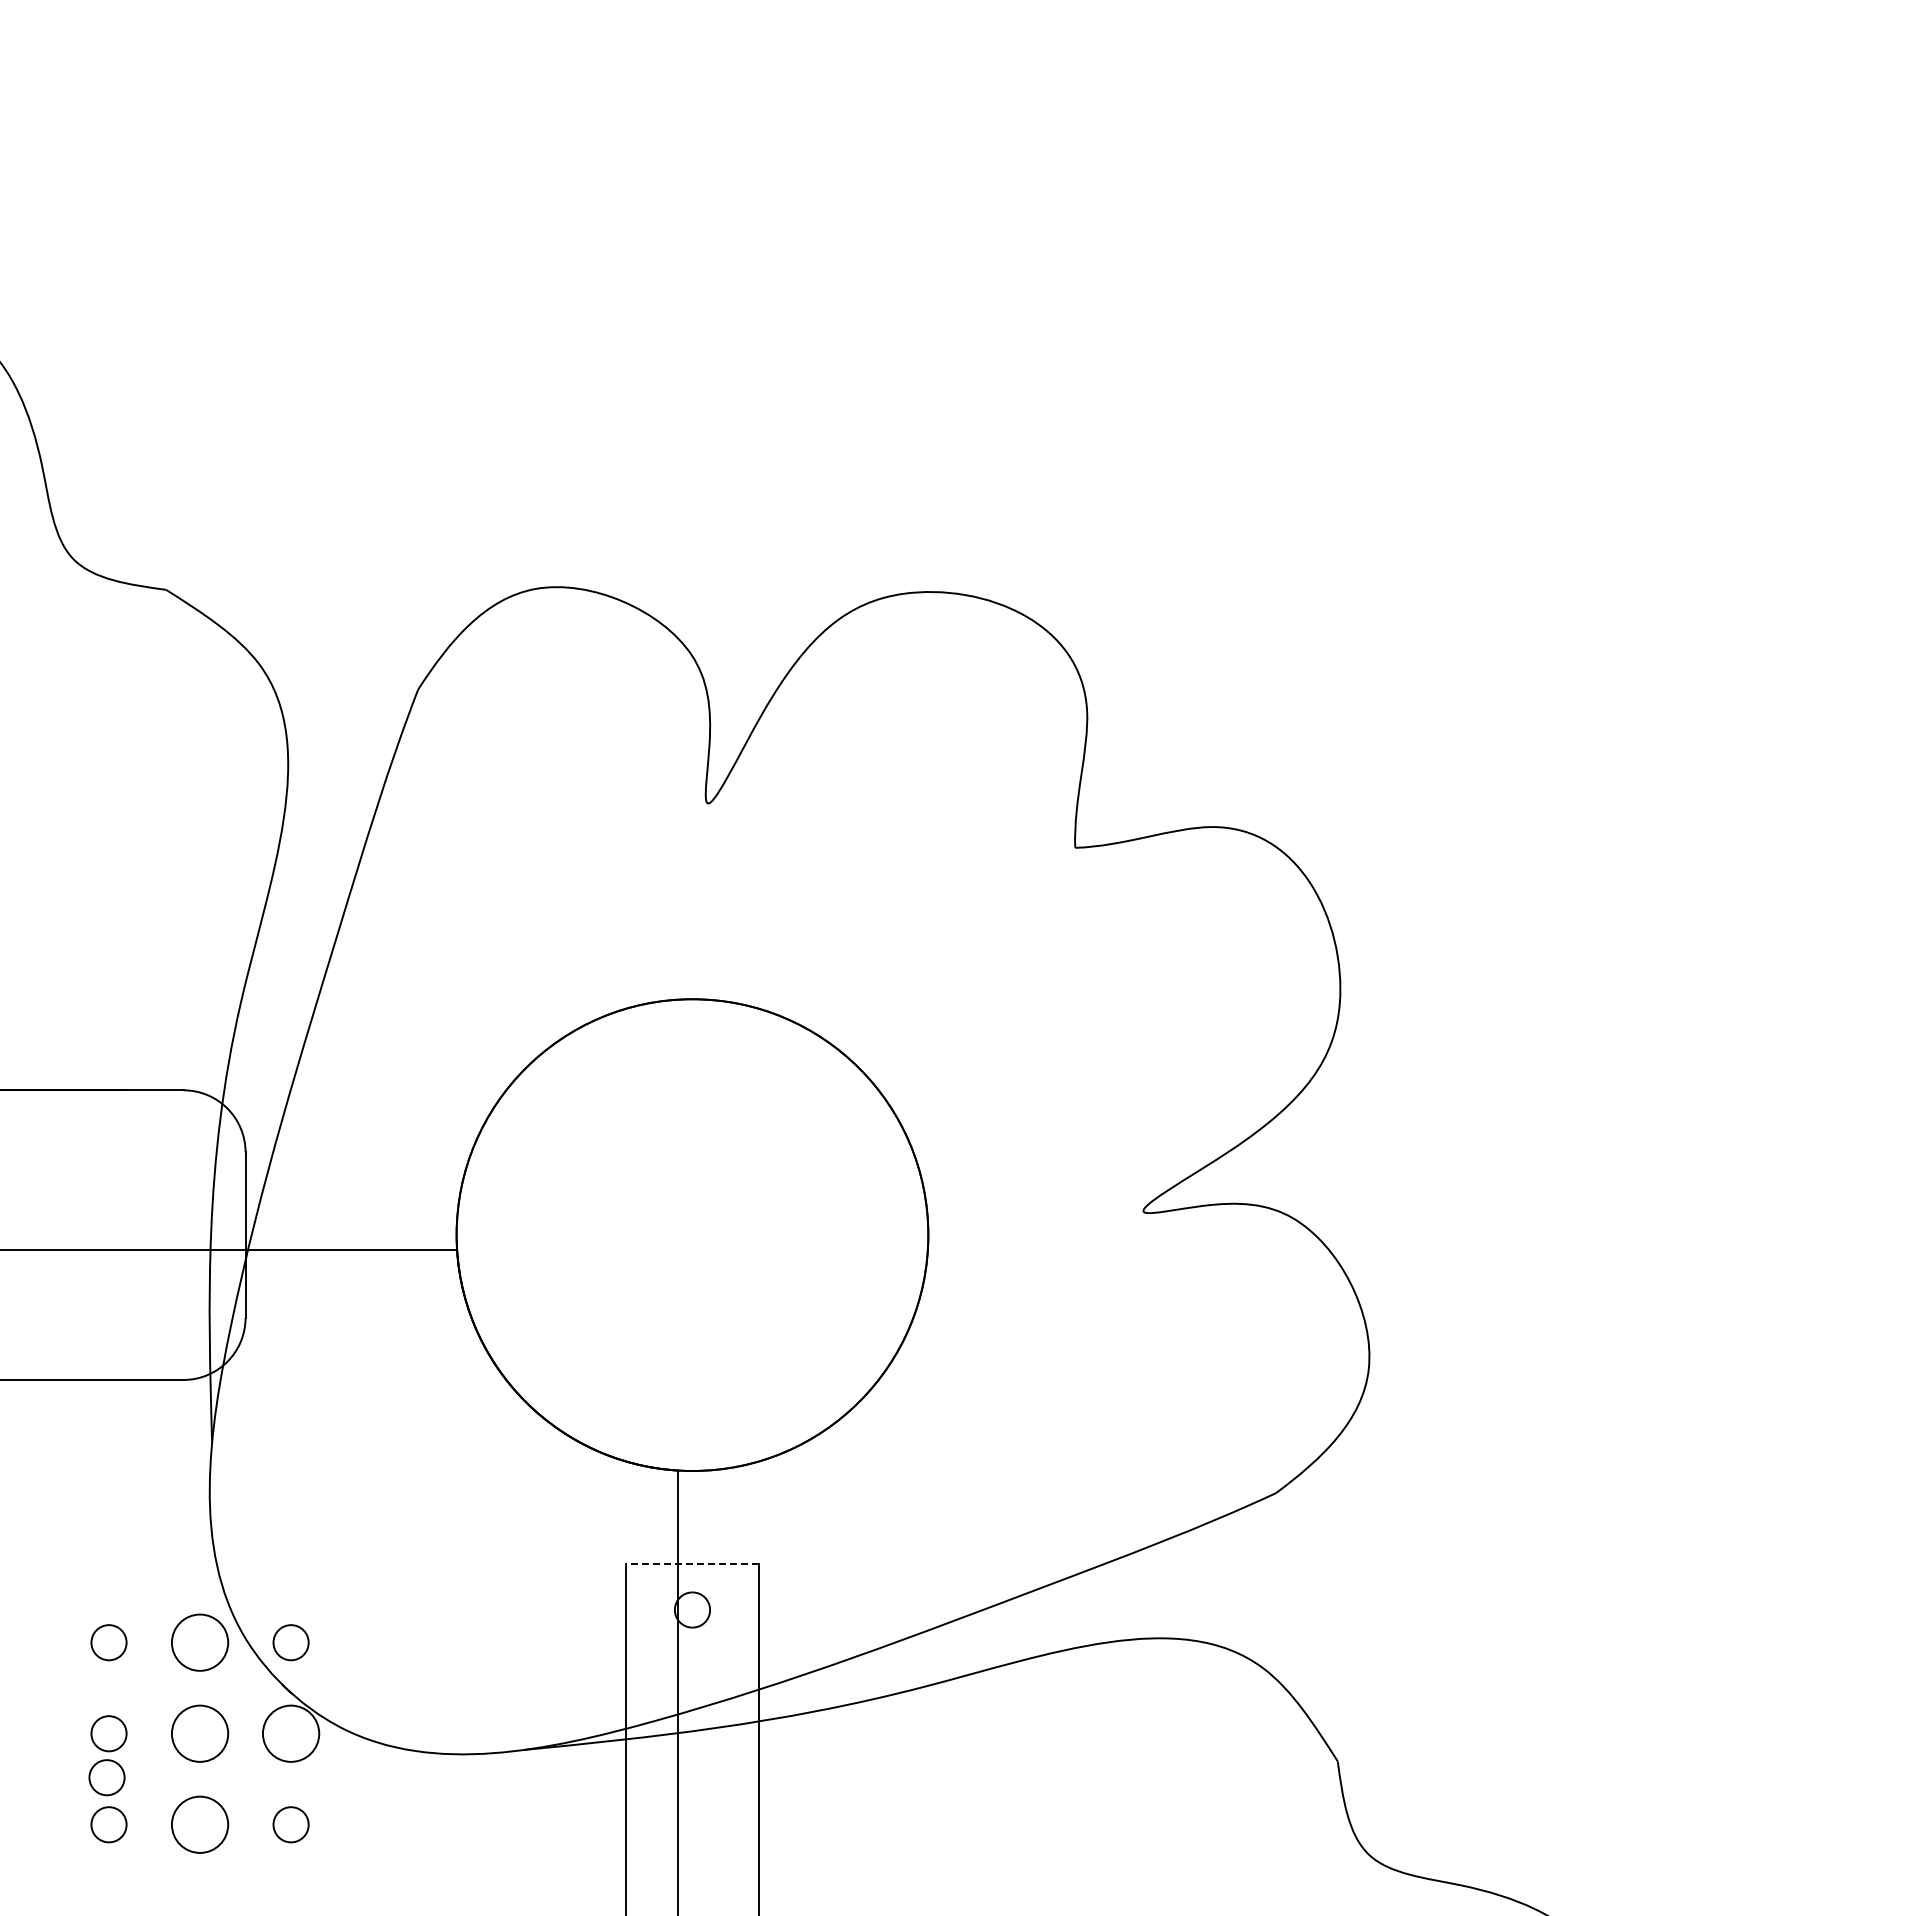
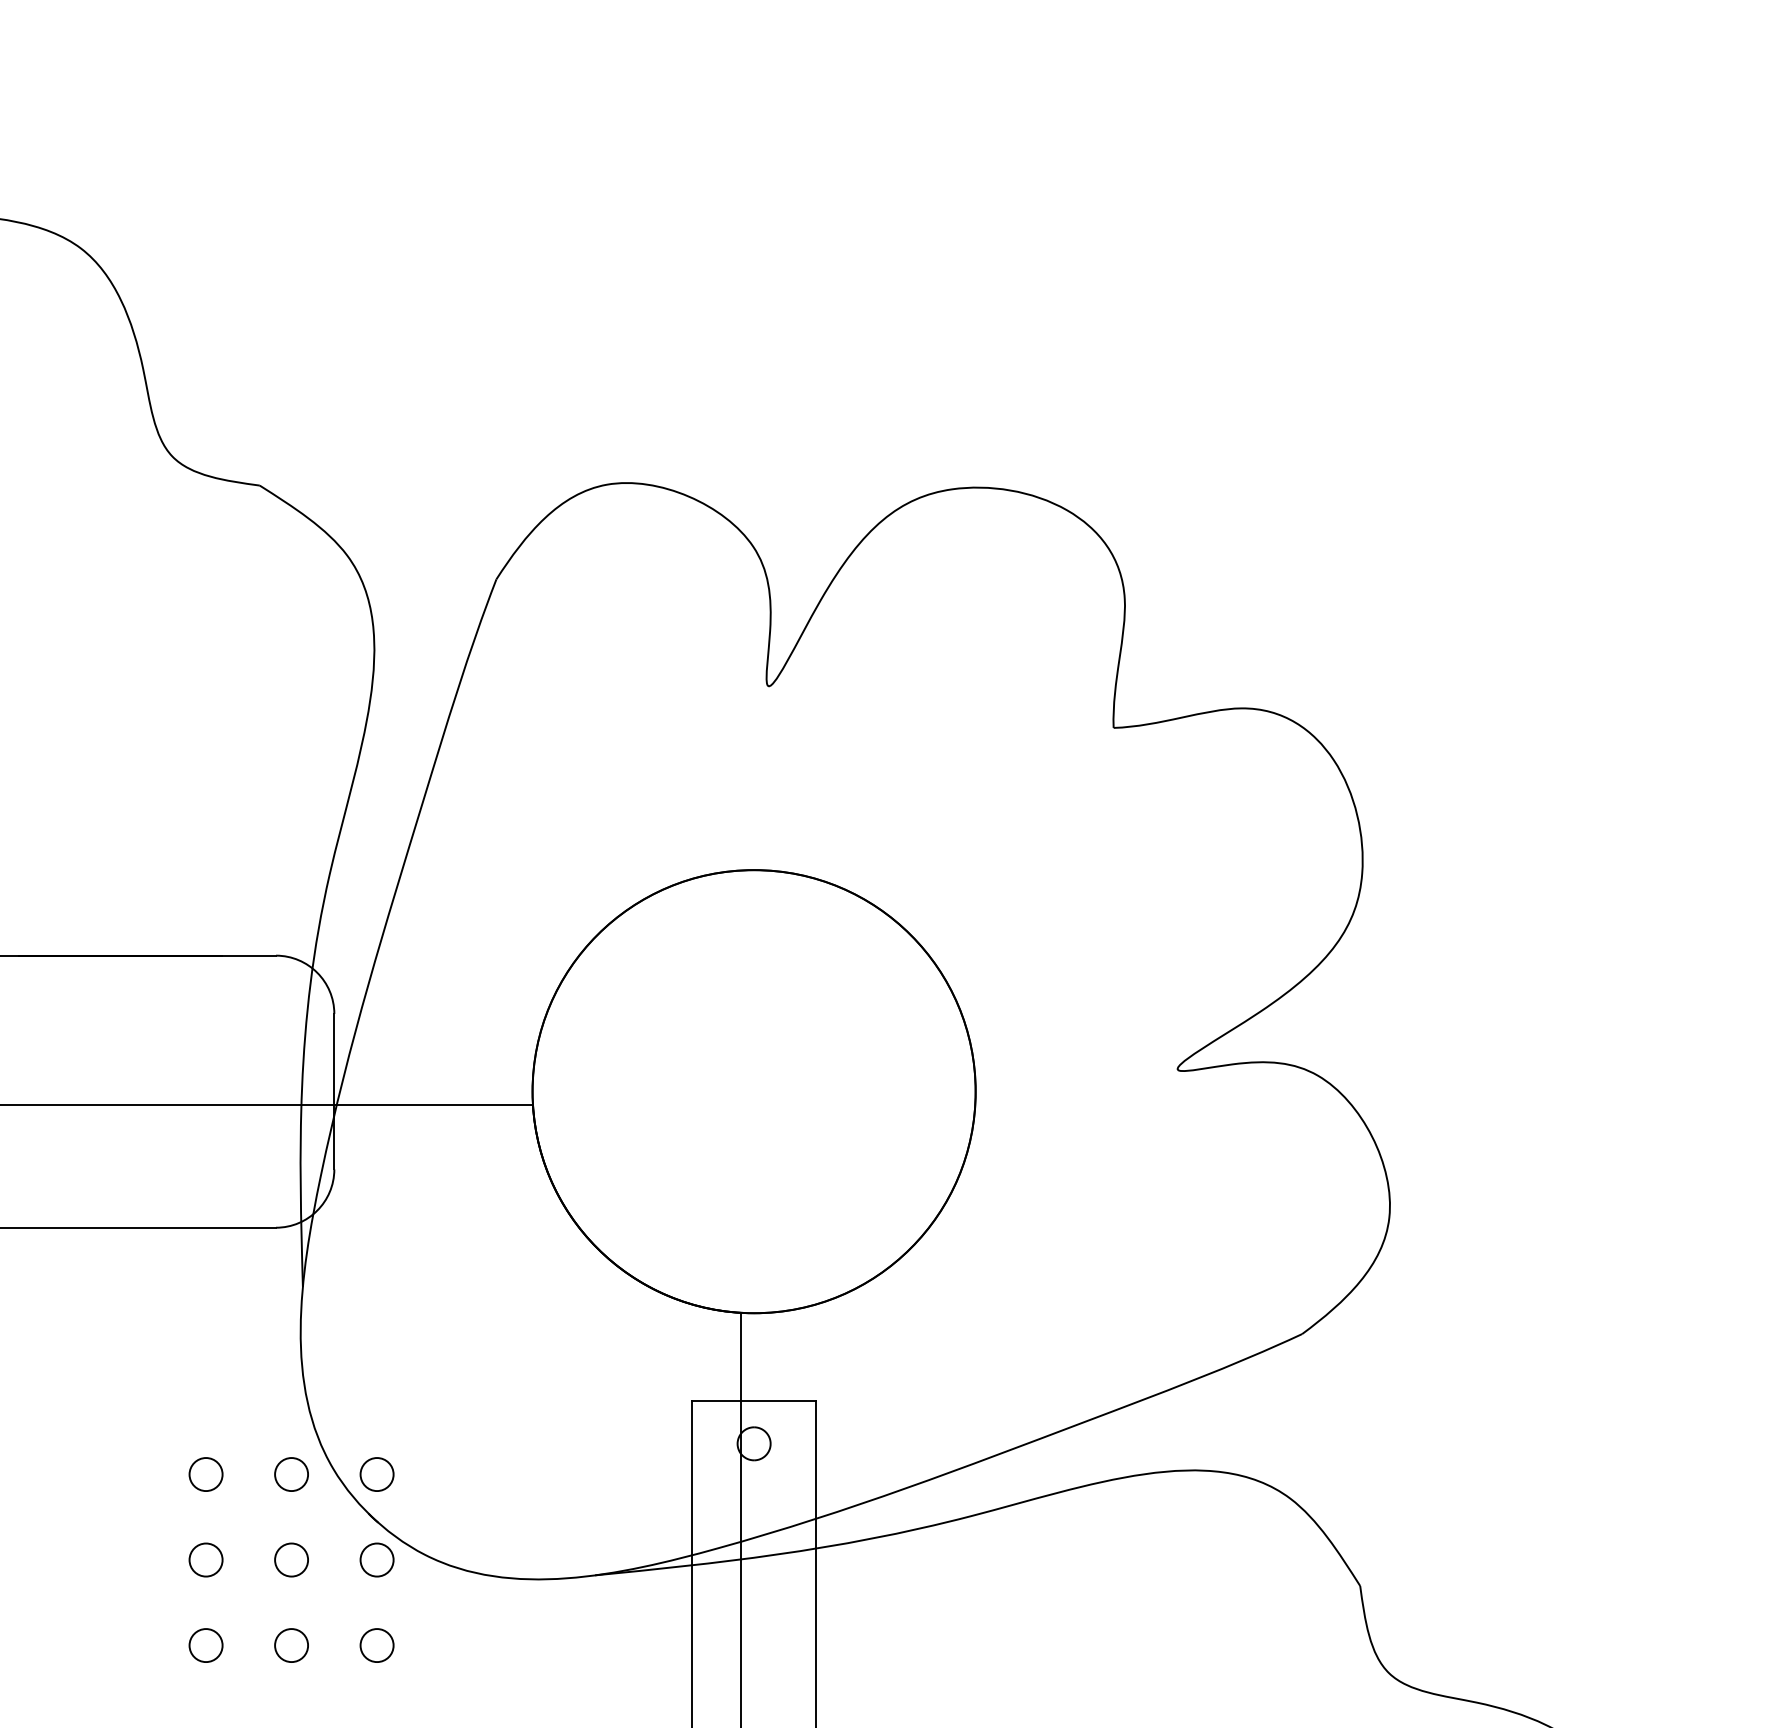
line: (691, 1564) -> (753, 1401), dashed -> solid
circle: (199, 1642) -> (291, 1474), size x0.62
circle: (199, 1733) -> (291, 1559), size x0.62
circle: (290, 1733) -> (376, 1559), size x0.62
circle: (106, 1777) -> (203, 1601), removed
circle: (199, 1824) -> (291, 1645), size x0.62

